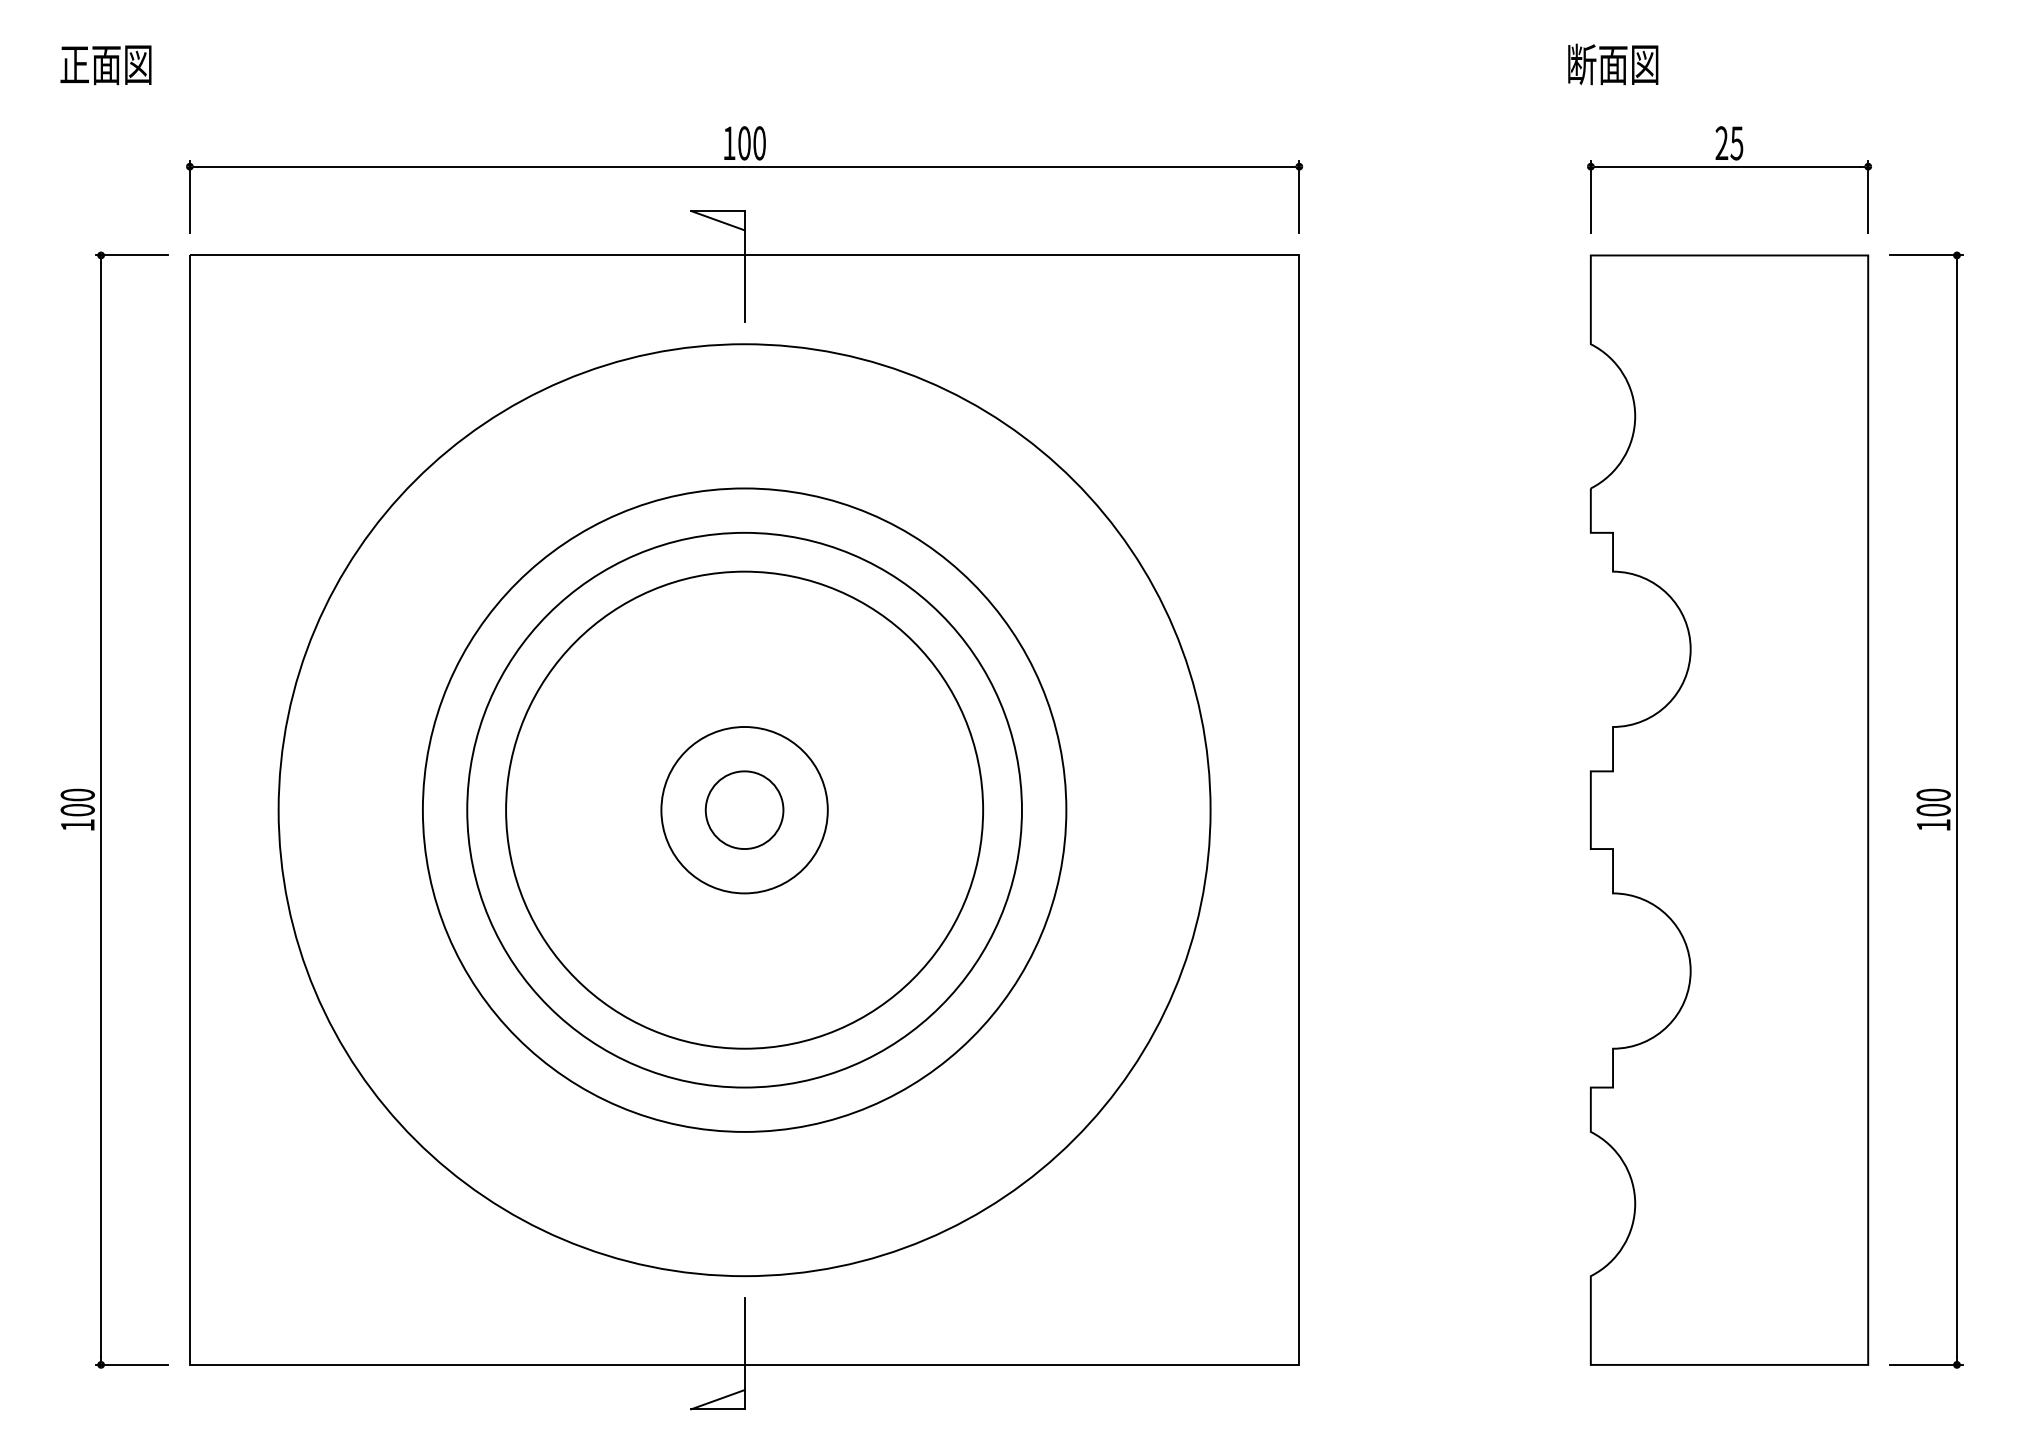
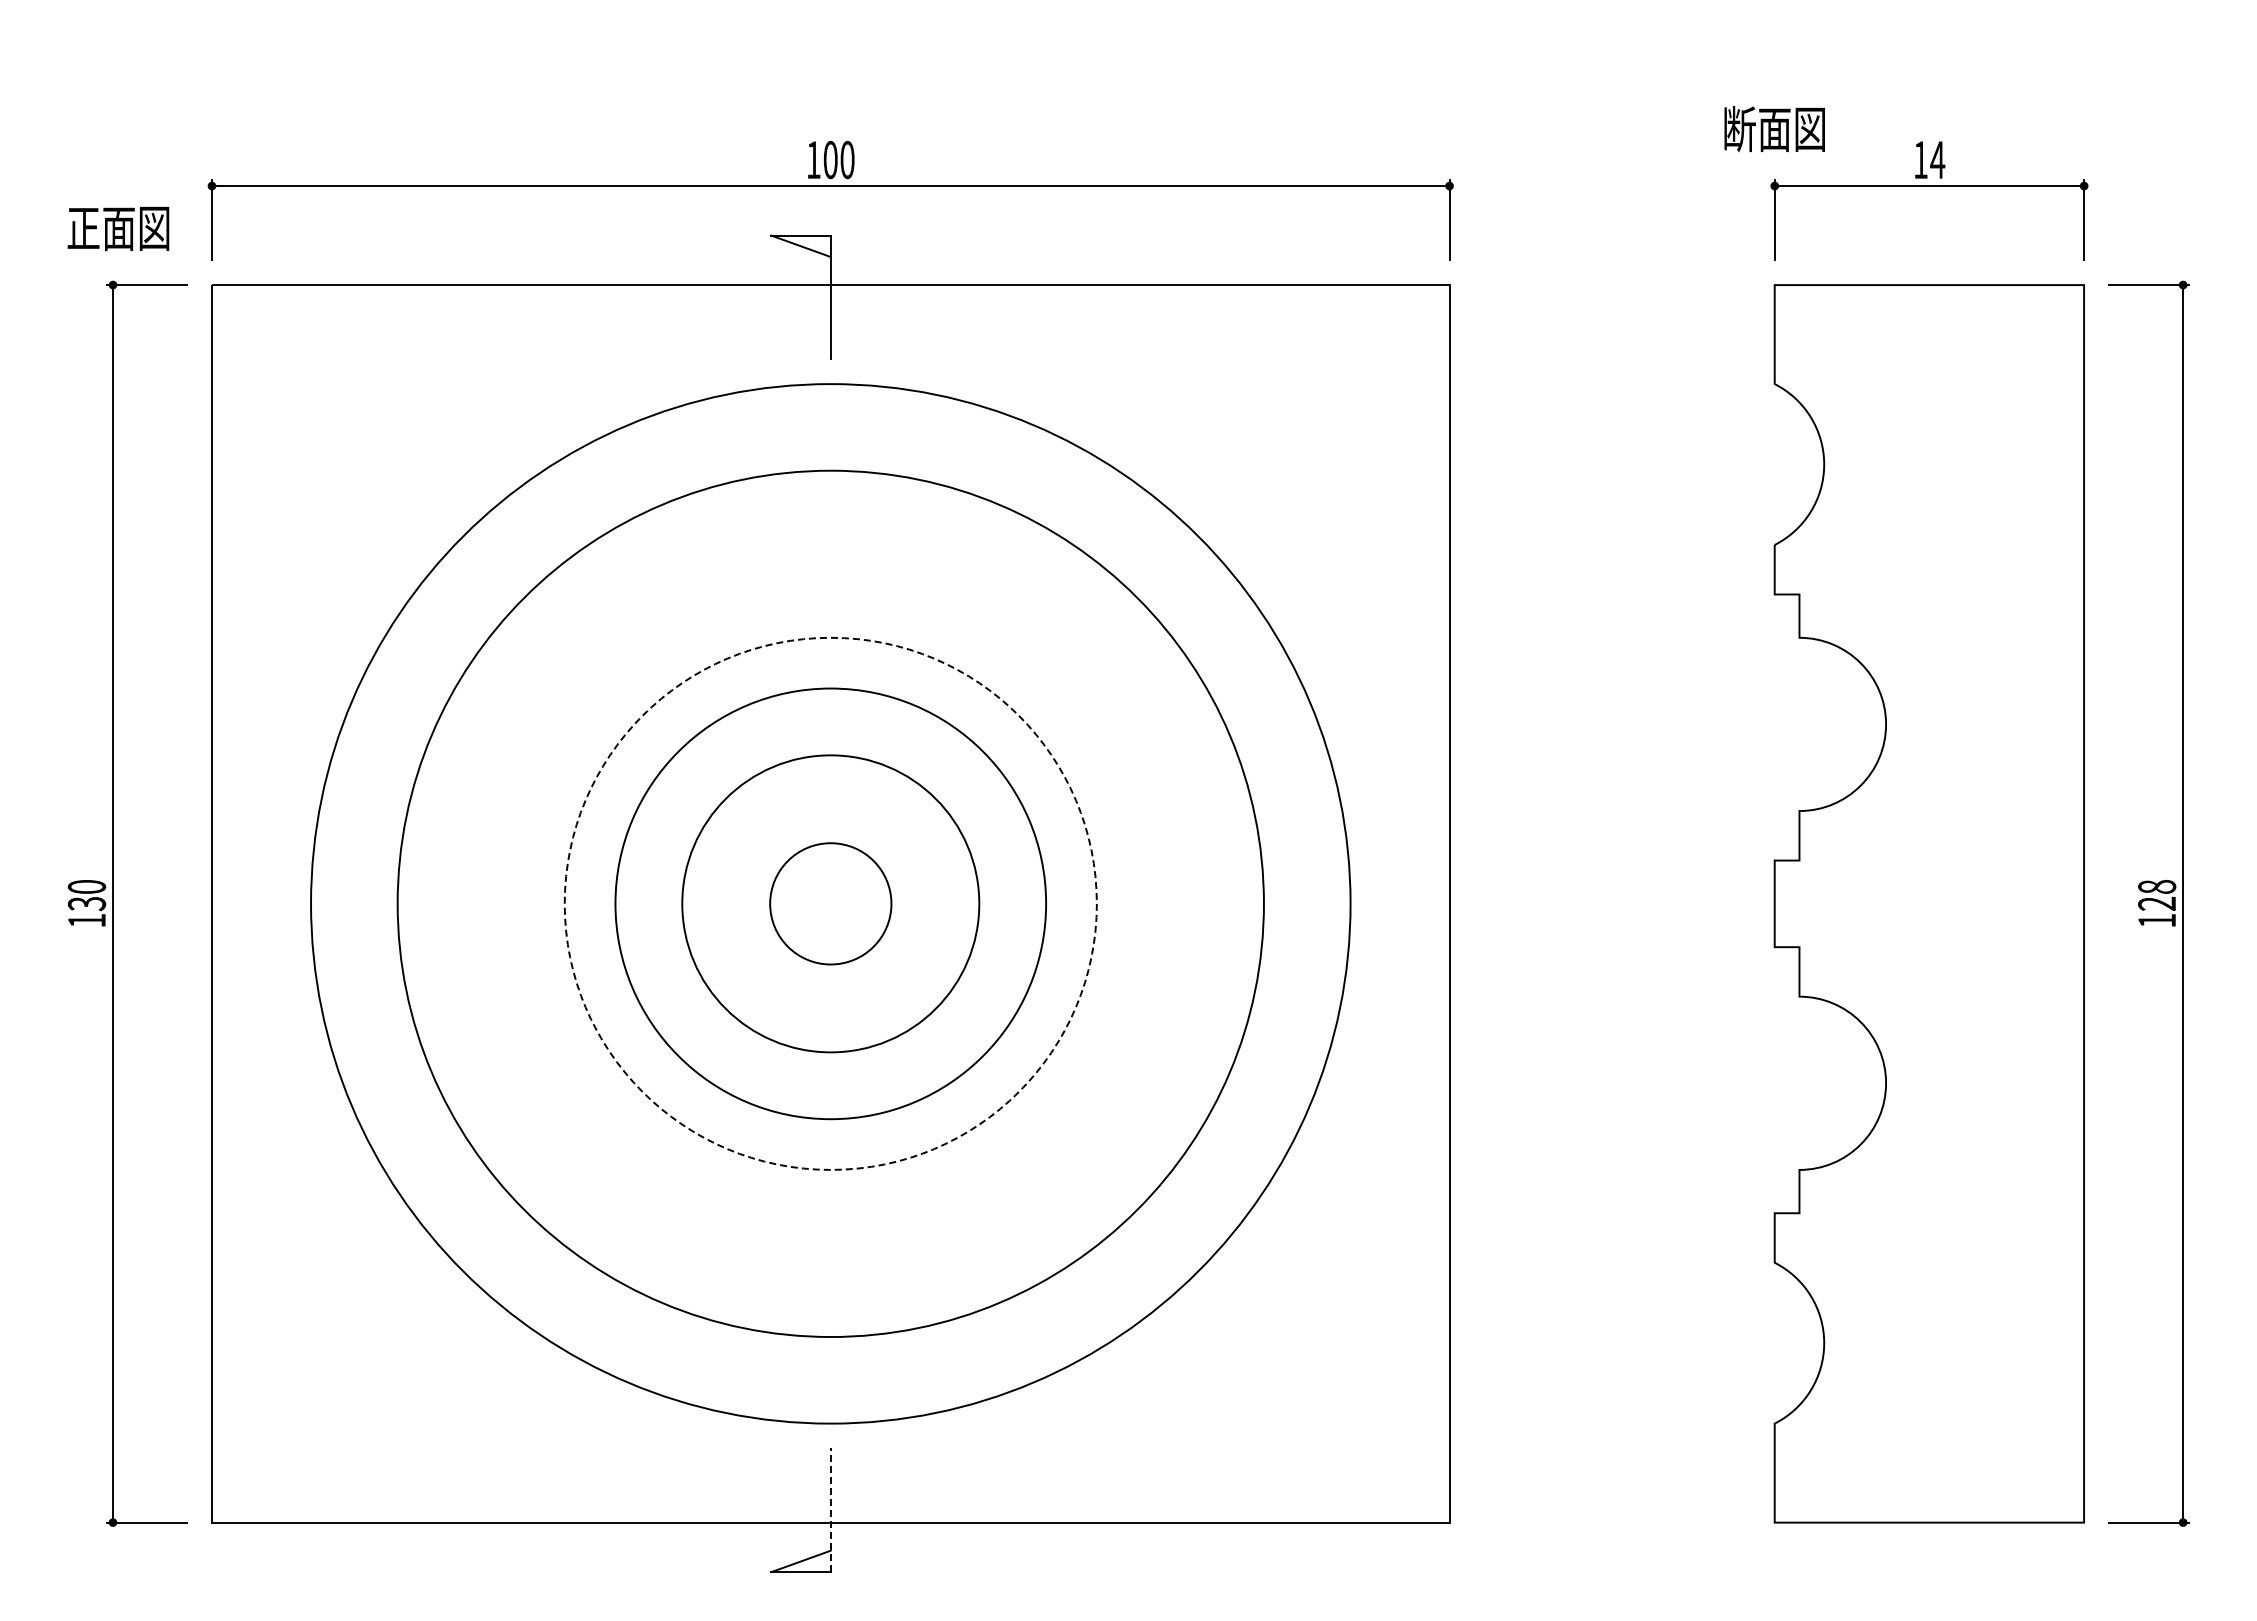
text: (1613, 63) -> (1774, 128), moved
text: (106, 64) -> (118, 228), moved
text: (1729, 142) -> (1929, 159), 25 -> 14
text: (1933, 802) -> (2157, 895), 100 -> 128
text: (78, 809) -> (87, 903), 100 -> 130
circle: (744, 809) -> (830, 903), size x0.6
circle: (744, 809) -> (830, 903), size x1.4
circle: (744, 809) -> (830, 903), size x1.4
circle: (744, 809) -> (830, 903), size x1.6
circle: (744, 809) -> (830, 903), solid -> dashed
line: (744, 1354) -> (830, 1510), solid -> dashed

